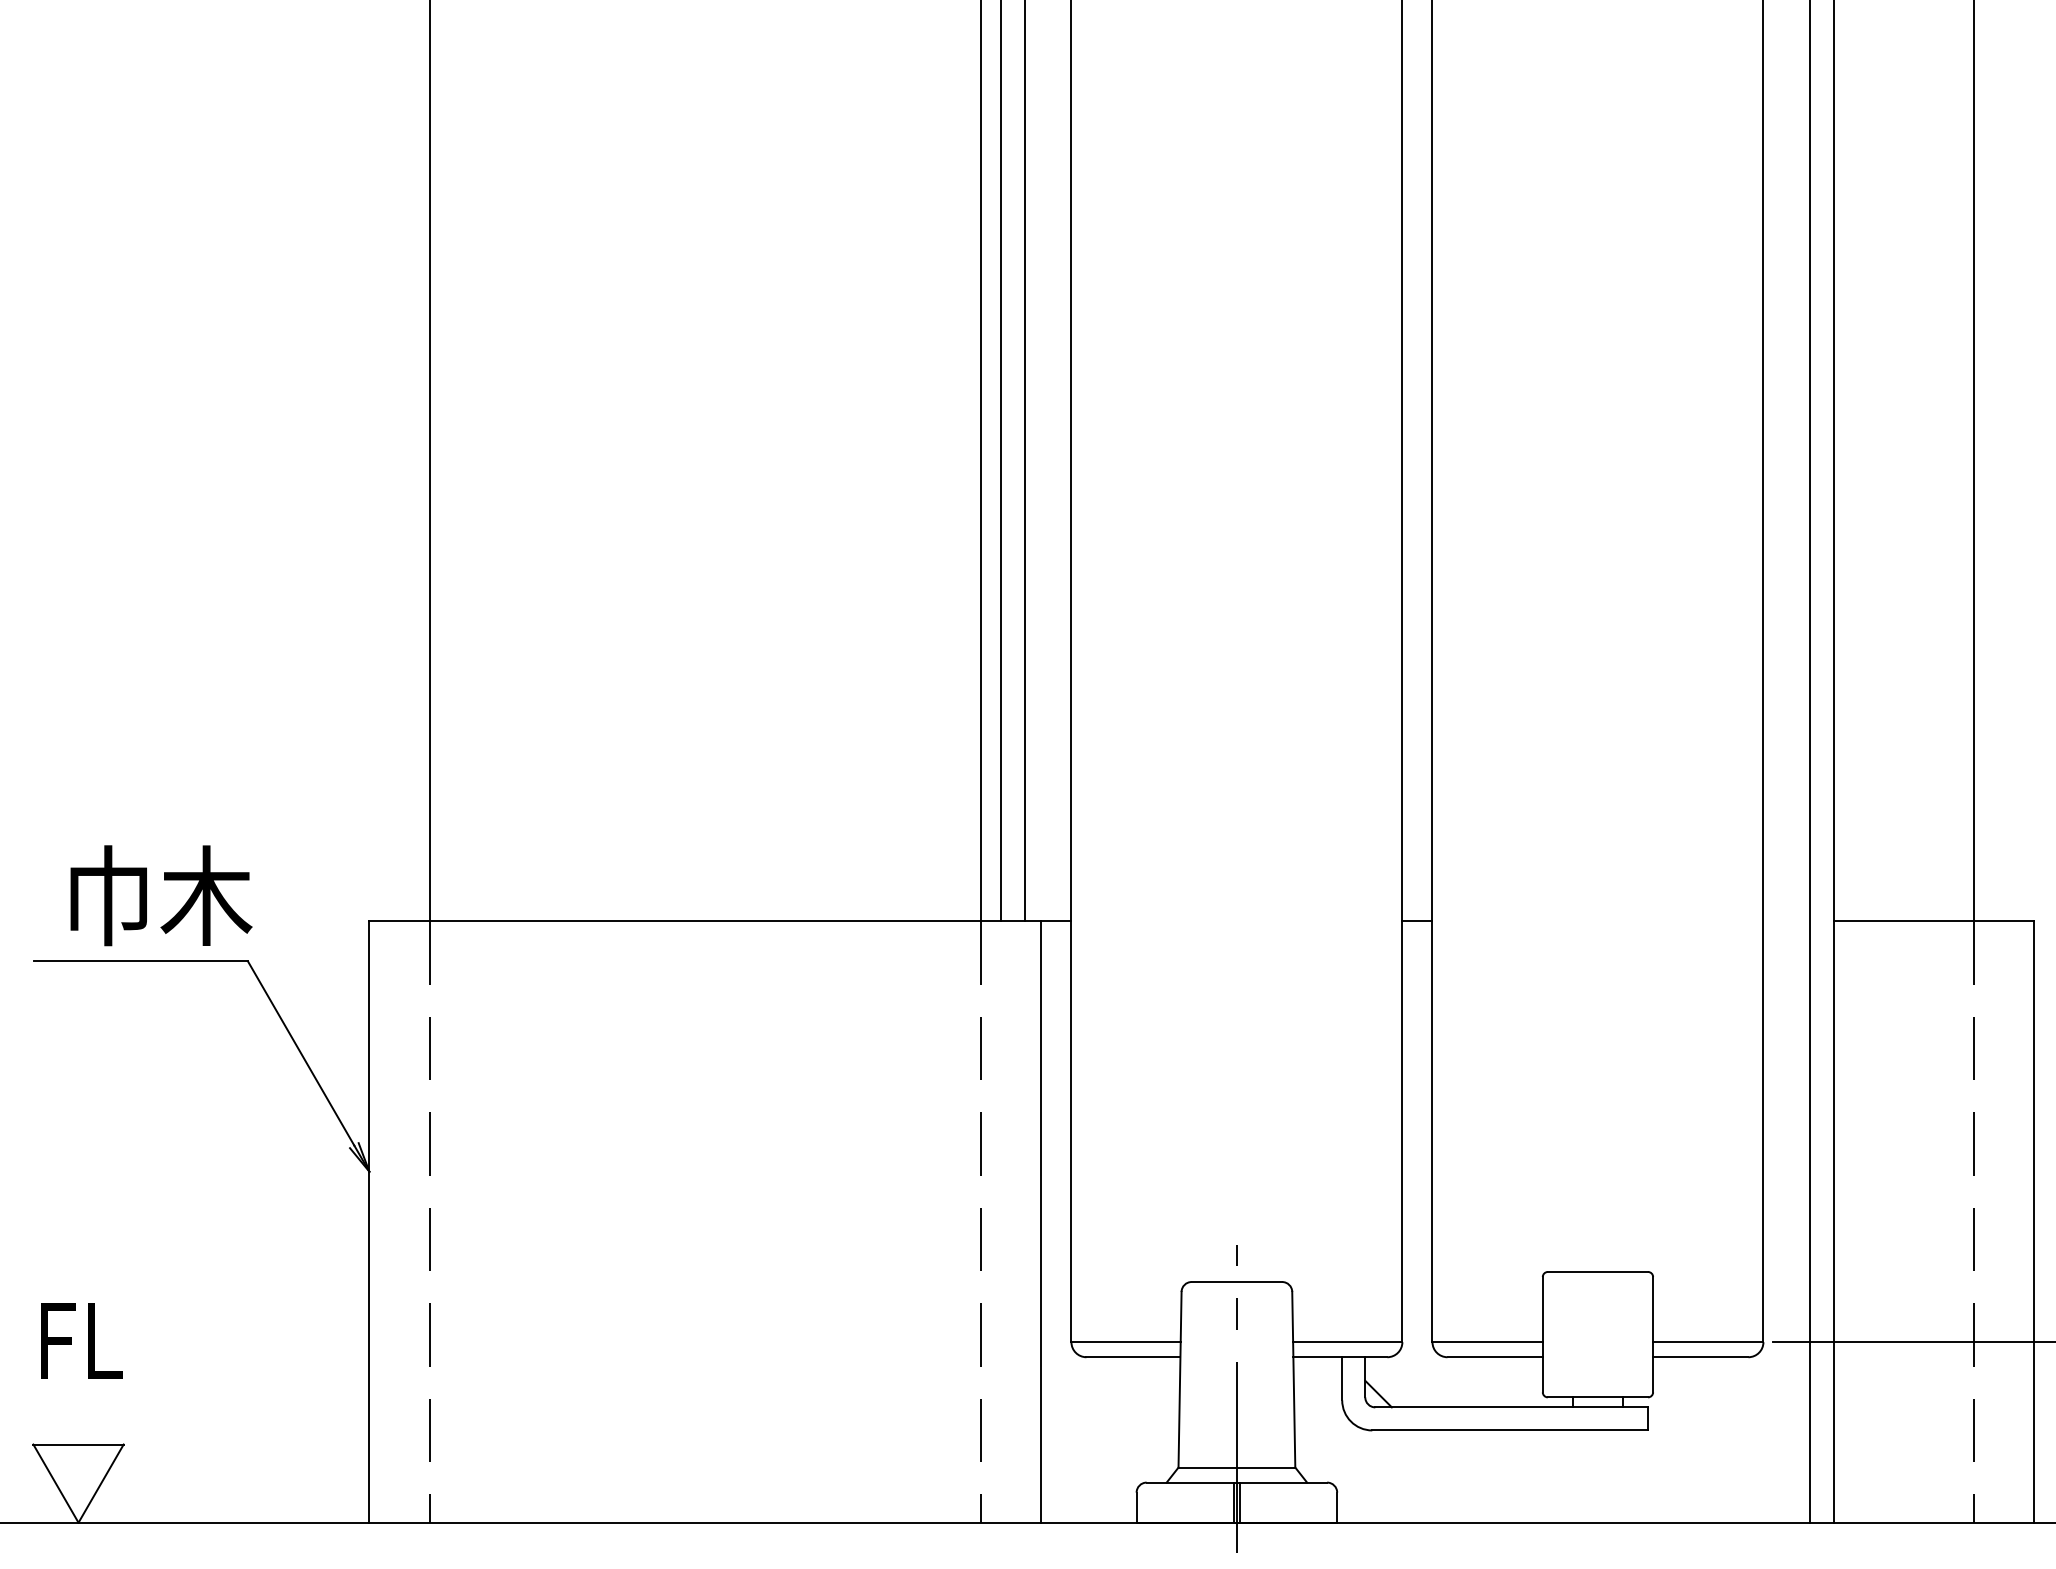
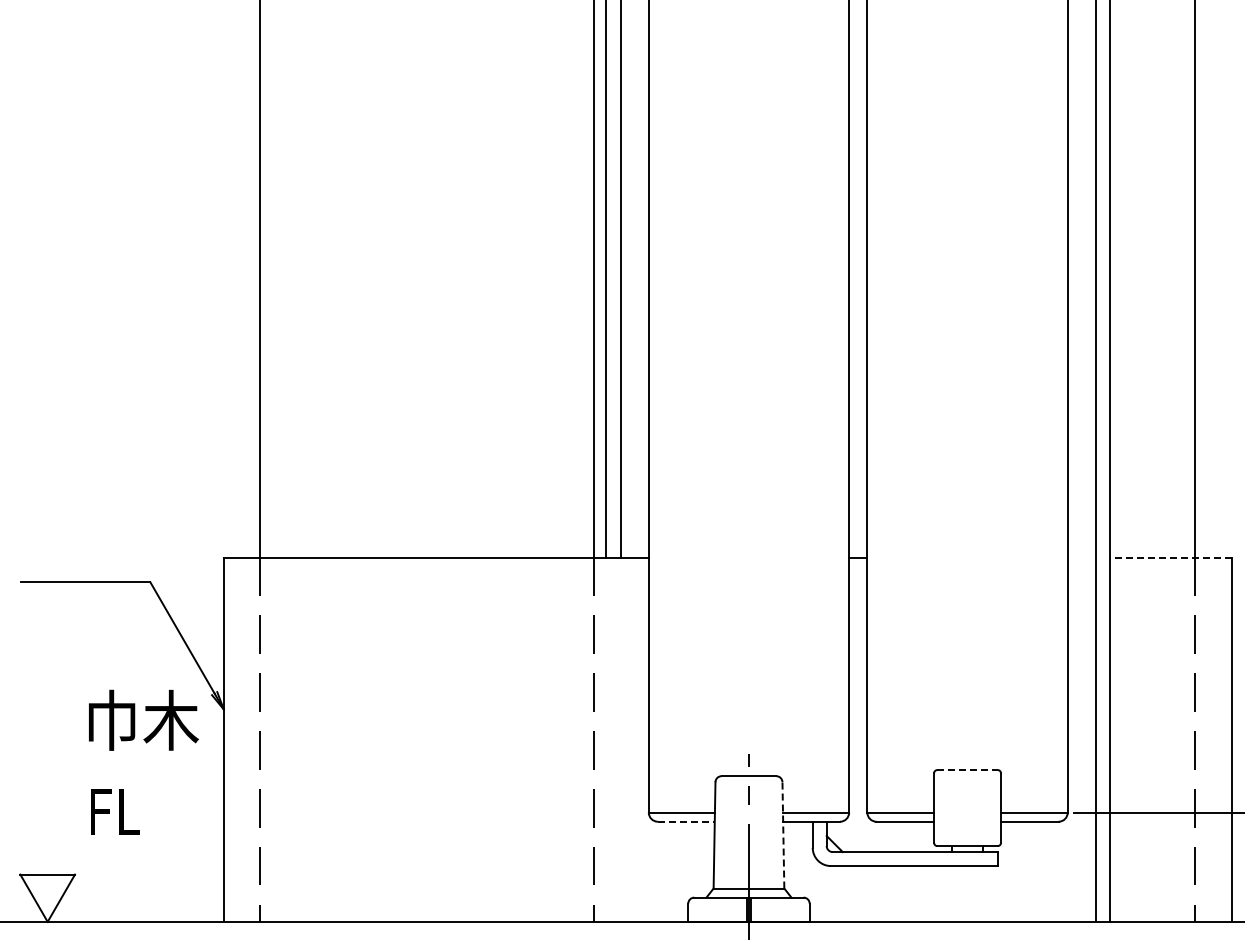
text: (160, 894) -> (143, 719), moved
line: (1933, 920) -> (1170, 557), solid -> dashed
line: (1041, 1221) -> (630, 739), removed
line: (1599, 1272) -> (968, 770), solid -> dashed
text: (81, 1340) -> (115, 811), moved
line: (1133, 1356) -> (686, 821), solid -> dashed
line: (1293, 1378) -> (783, 834), solid -> dashed

